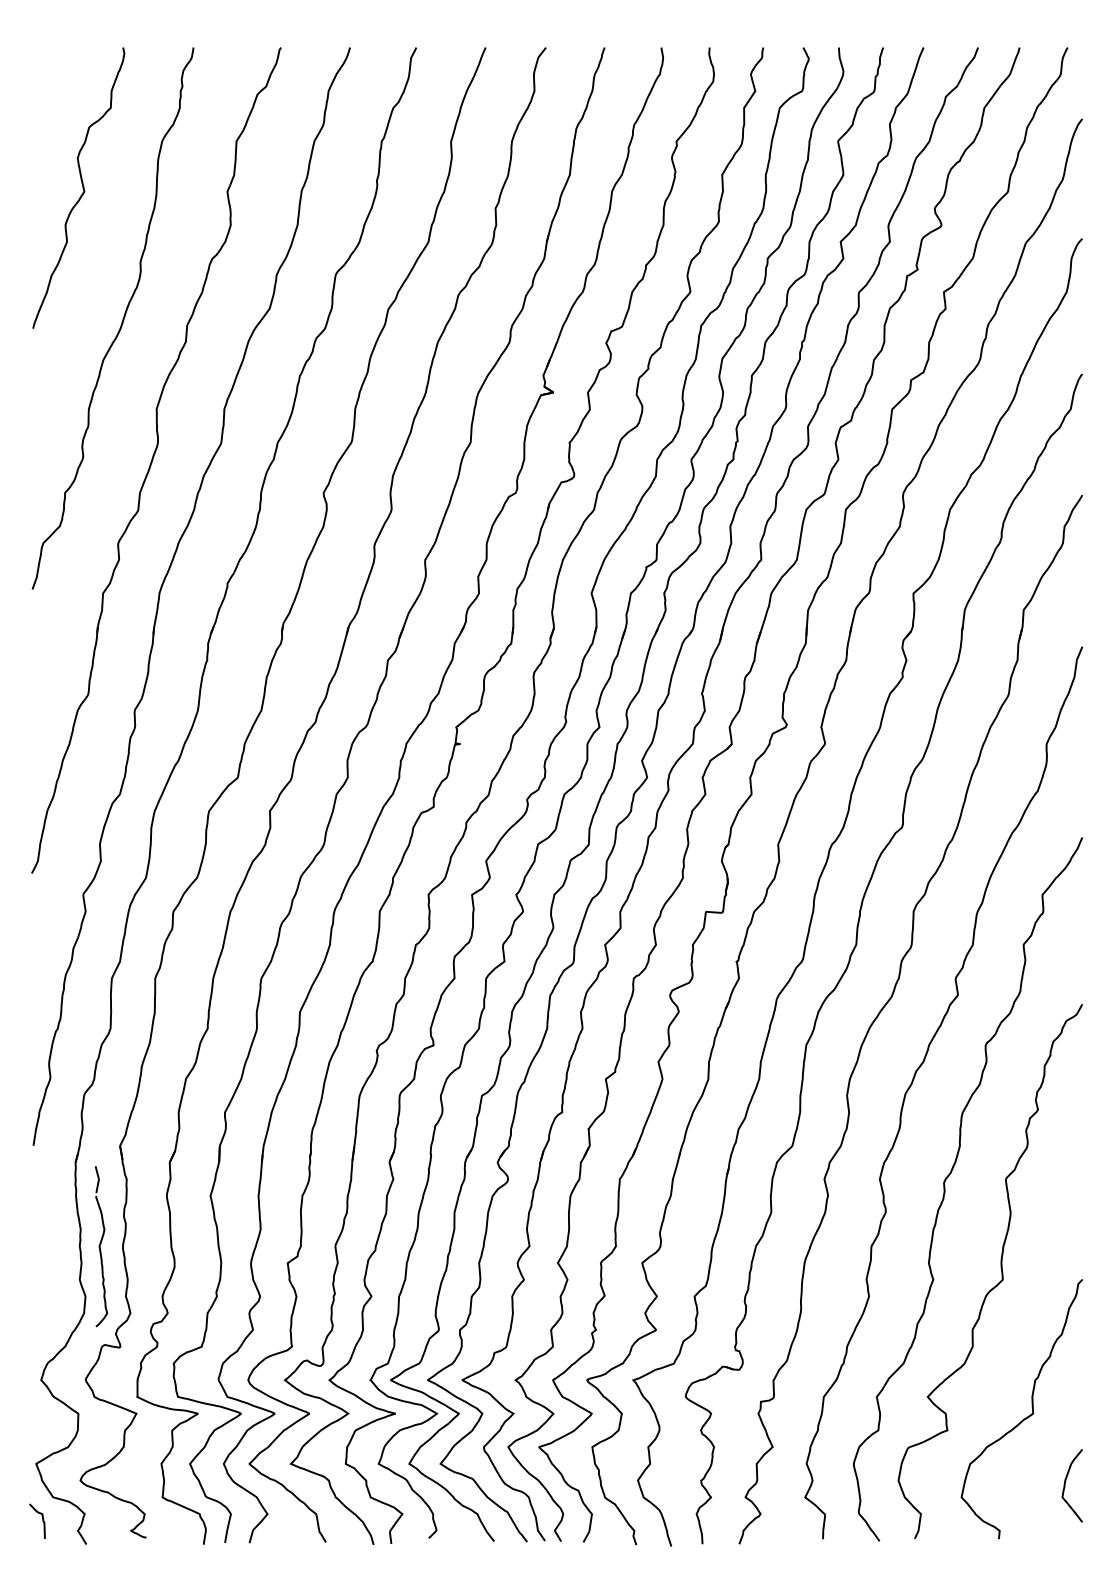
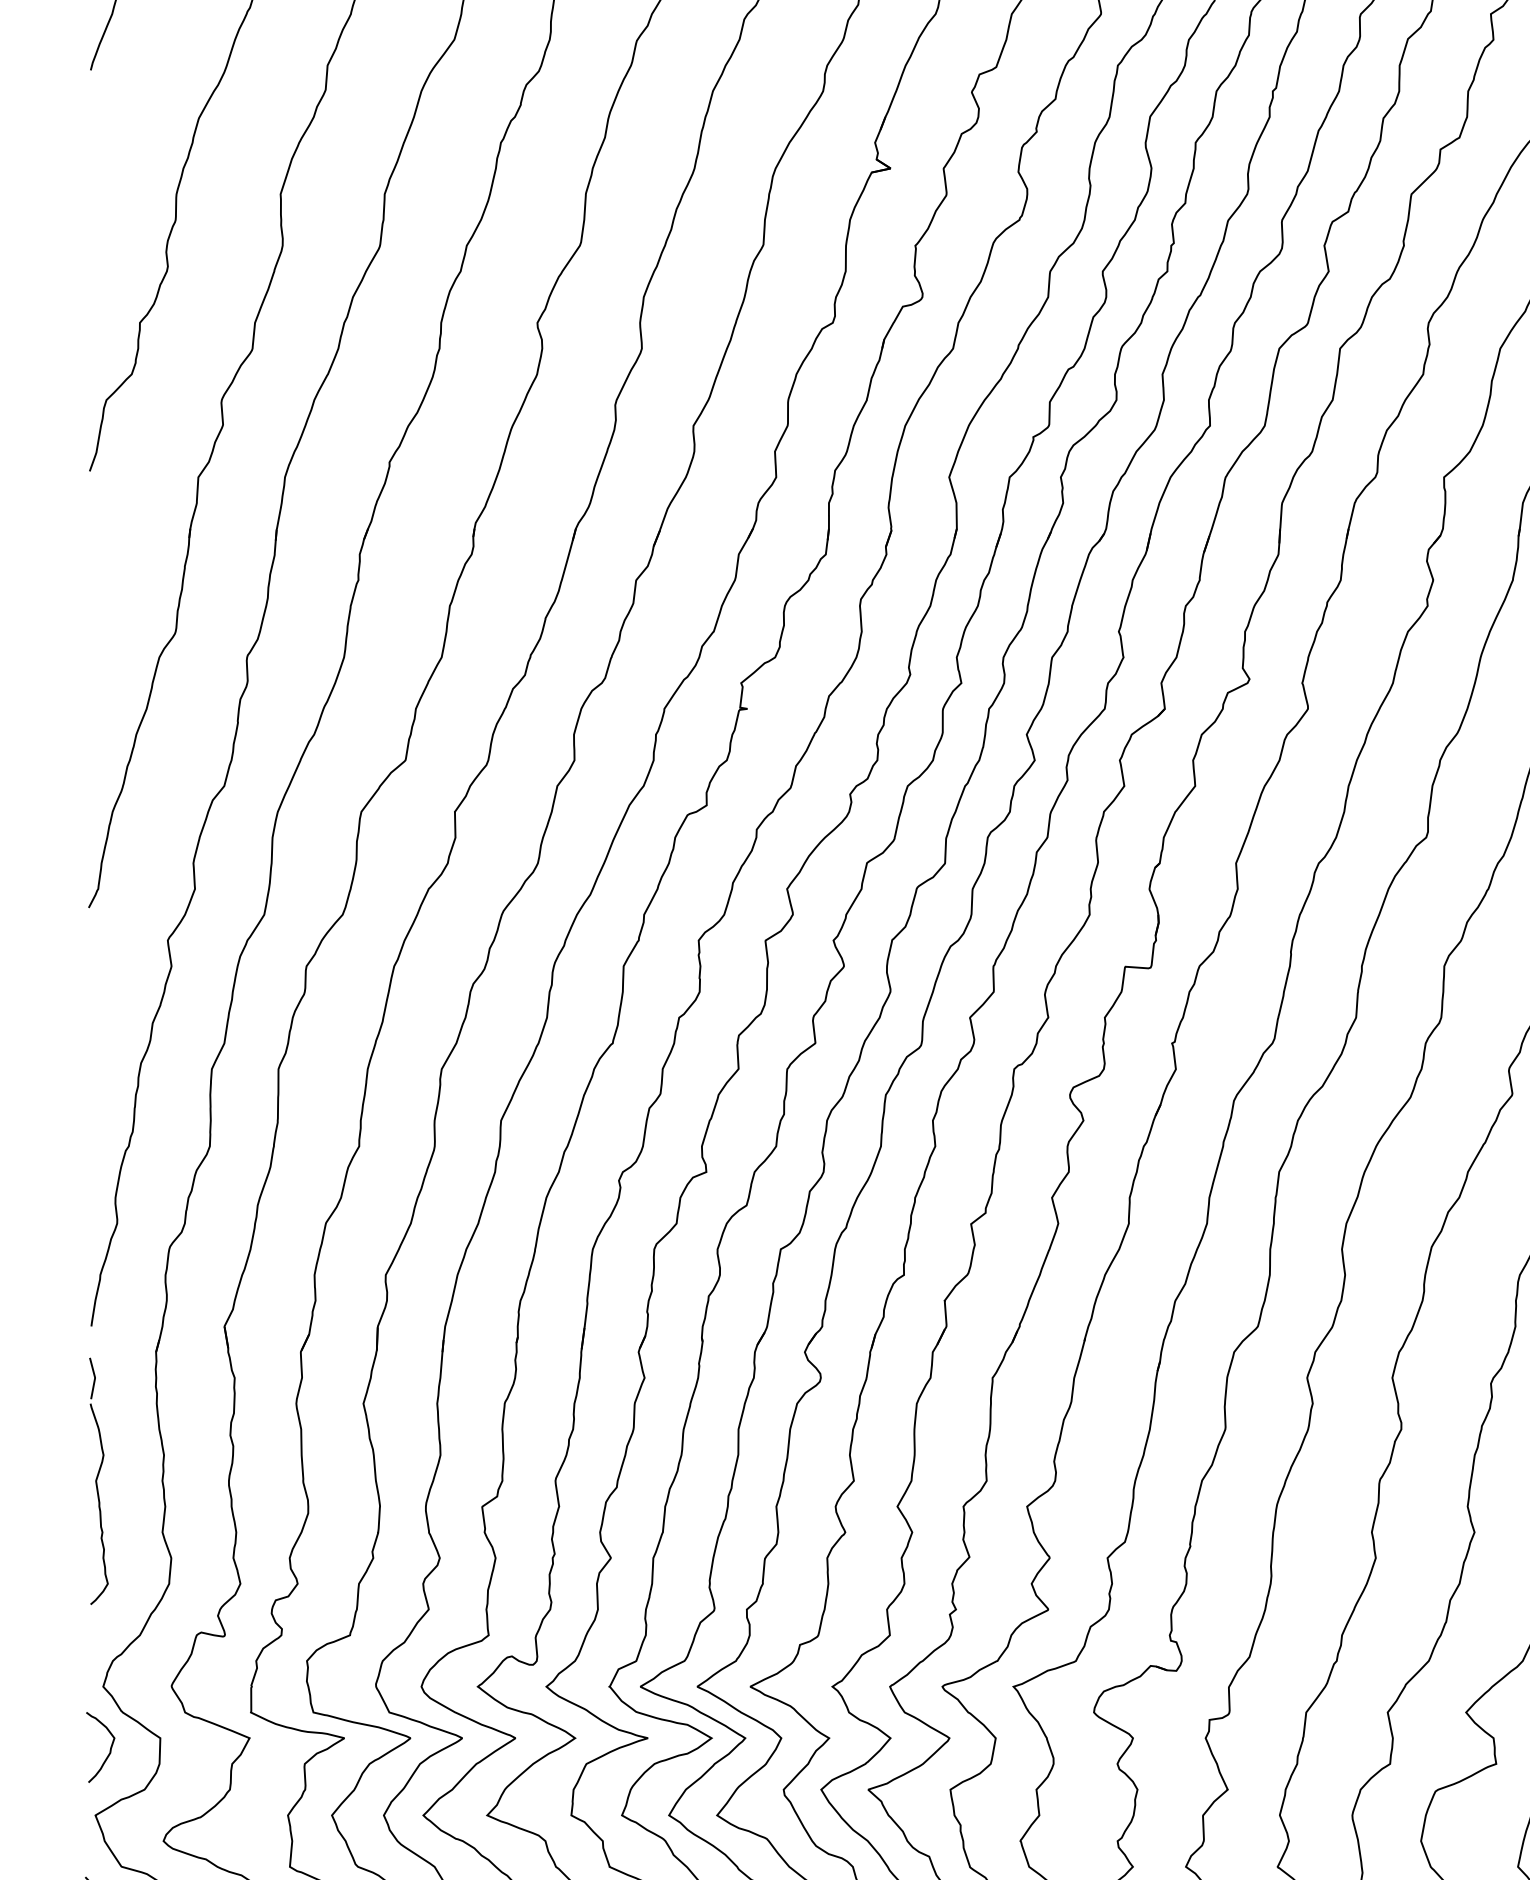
part: (101, 1246) -> (99, 1481), moved
curve: (45, 1419) -> (109, 1747), added

